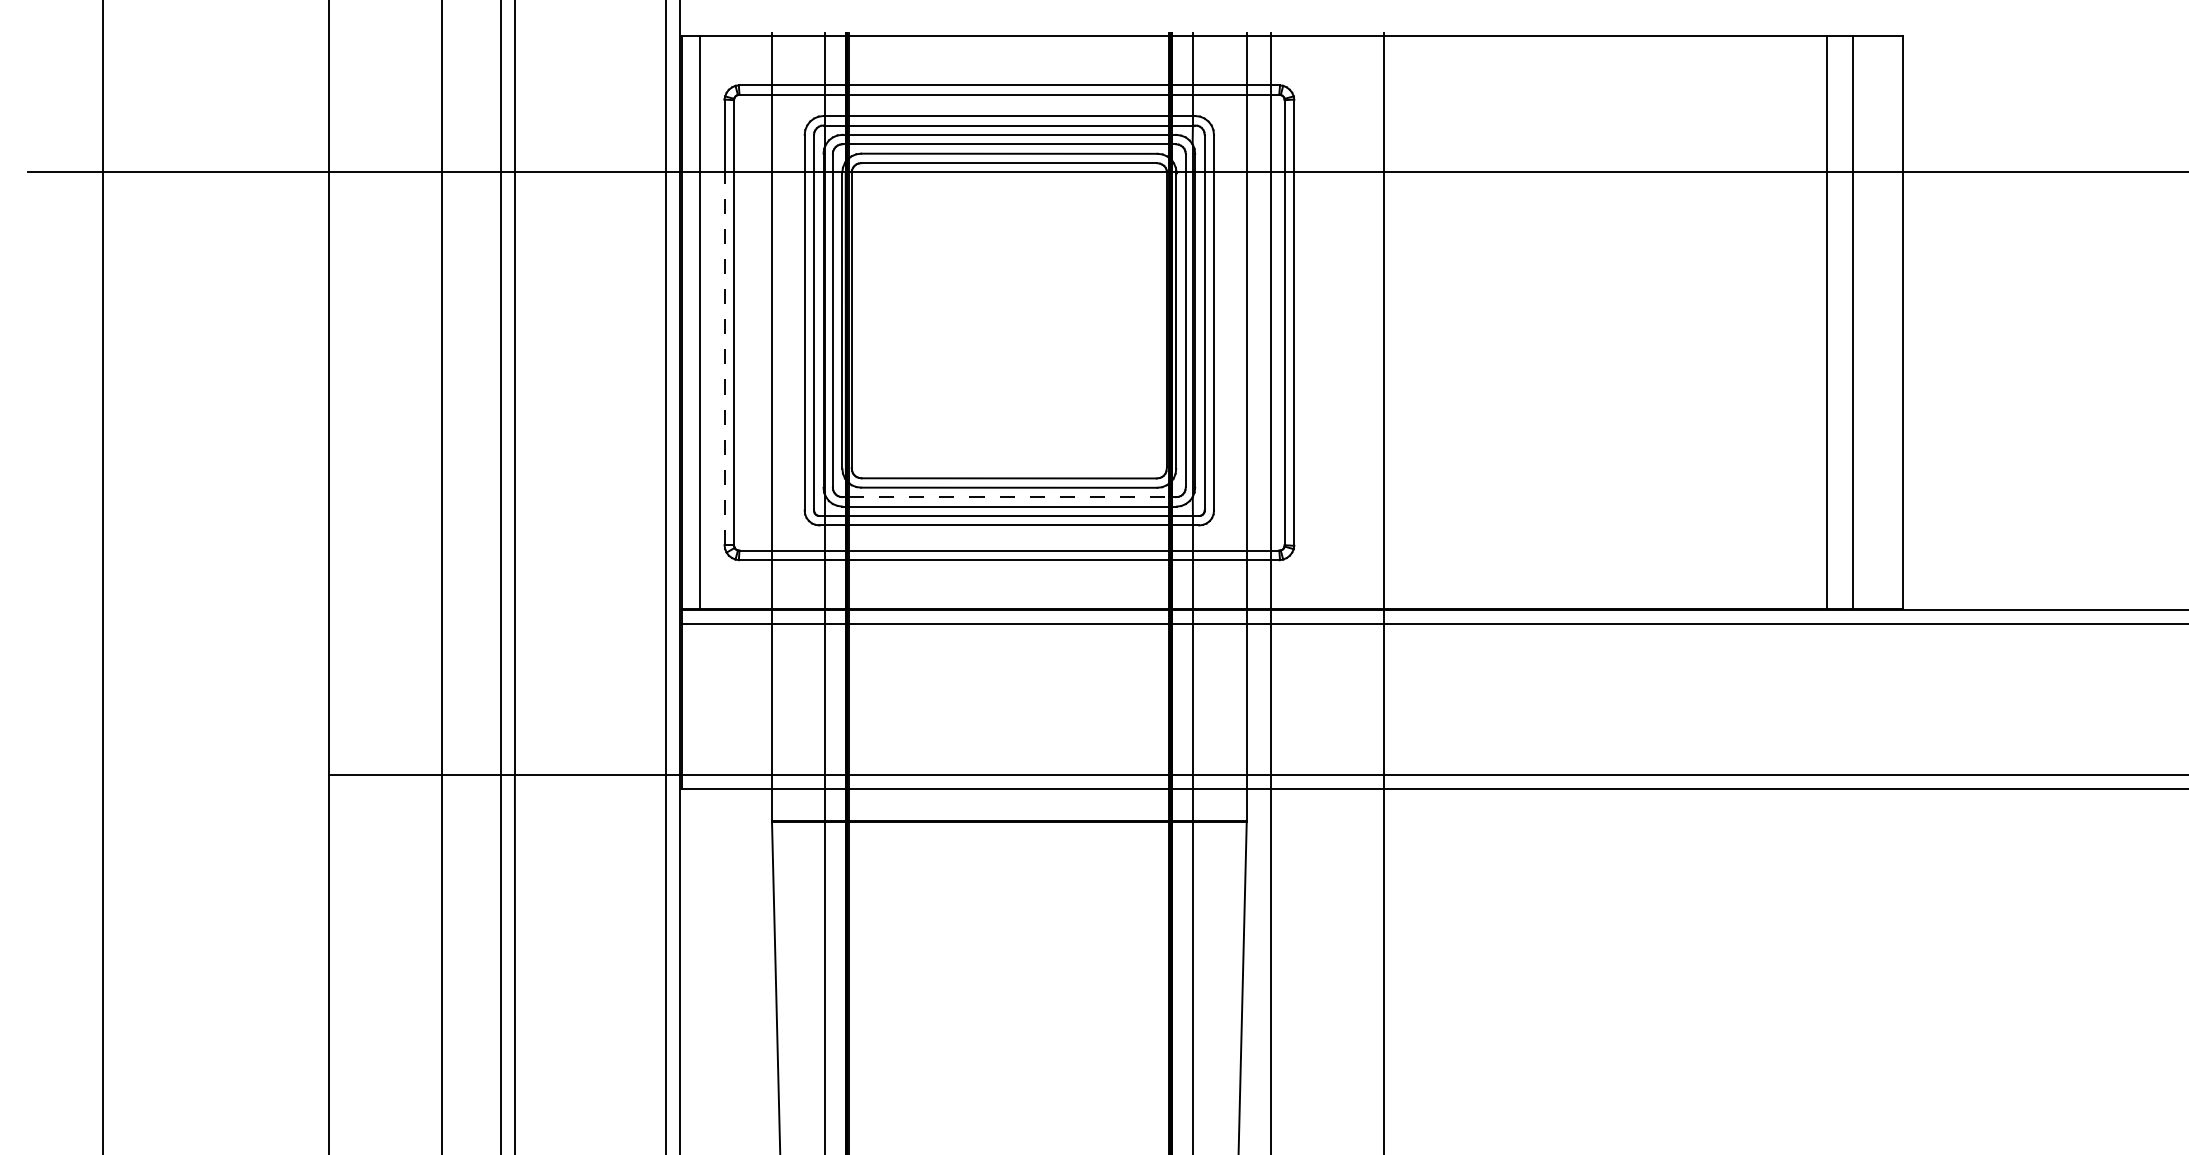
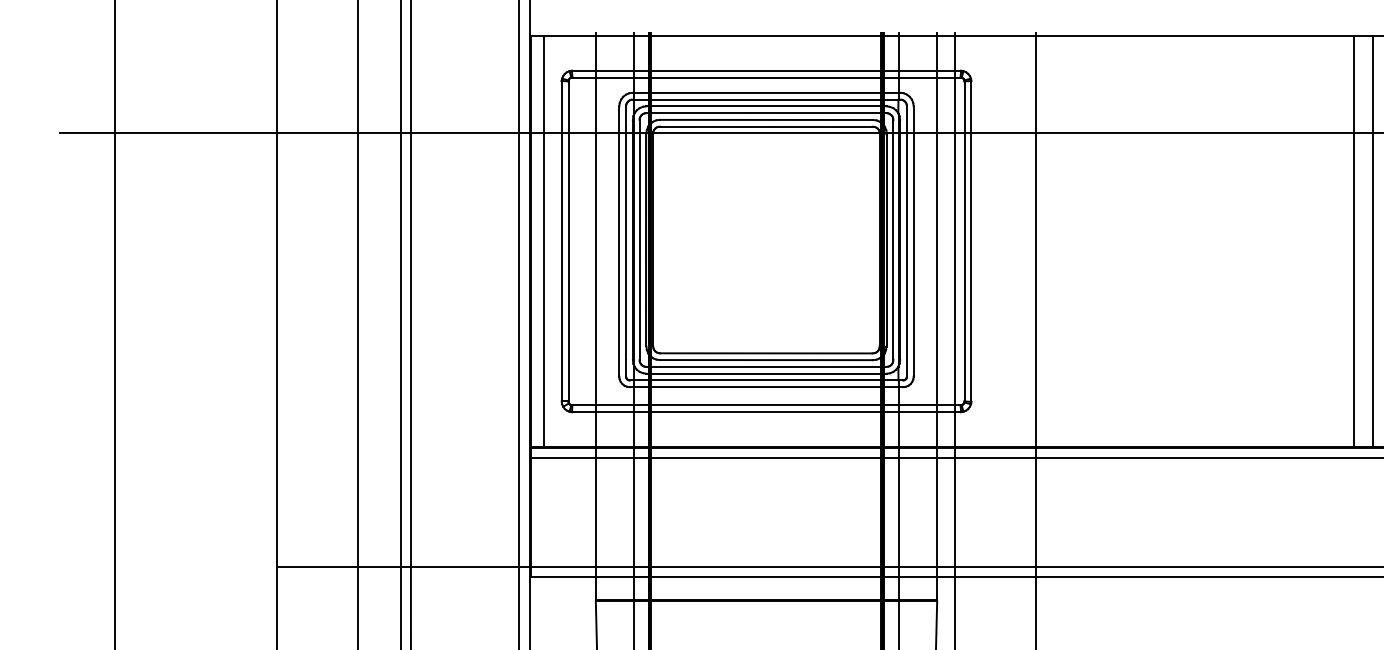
line: (724, 358) -> (561, 267), dashed -> solid
line: (1009, 497) -> (766, 367), dashed -> solid

